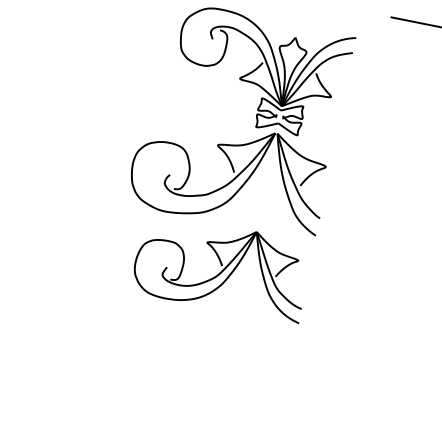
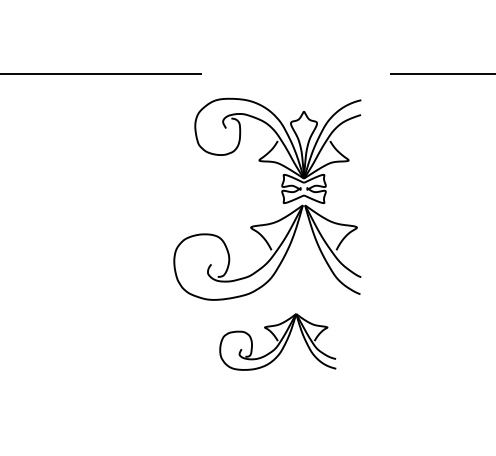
part: (221, 266) -> (277, 341), size x0.7

